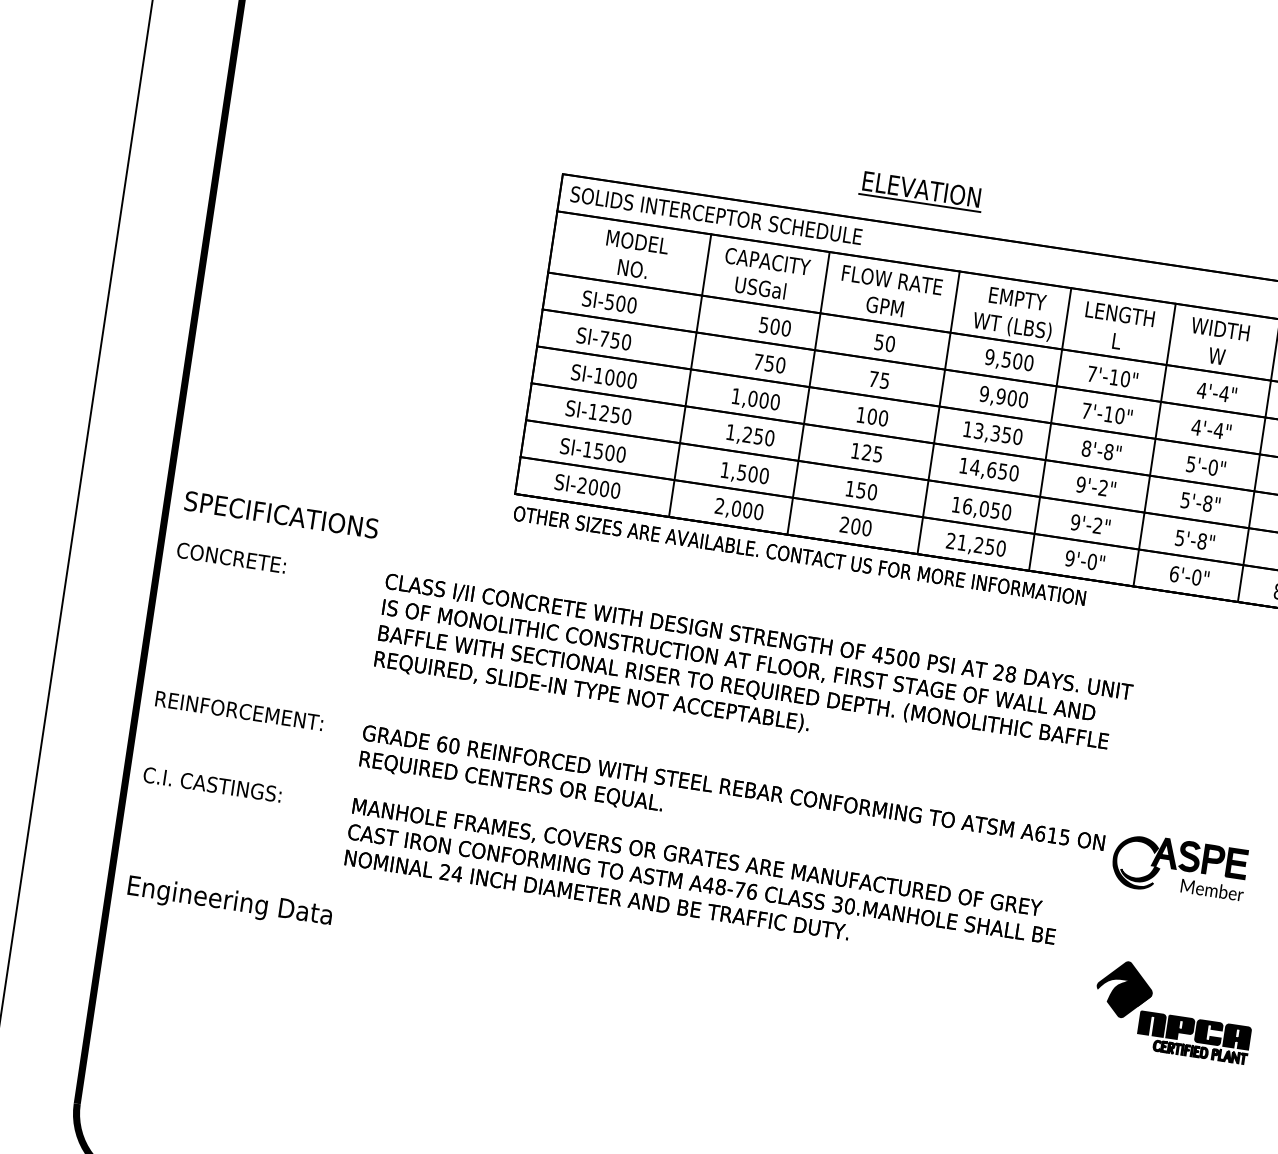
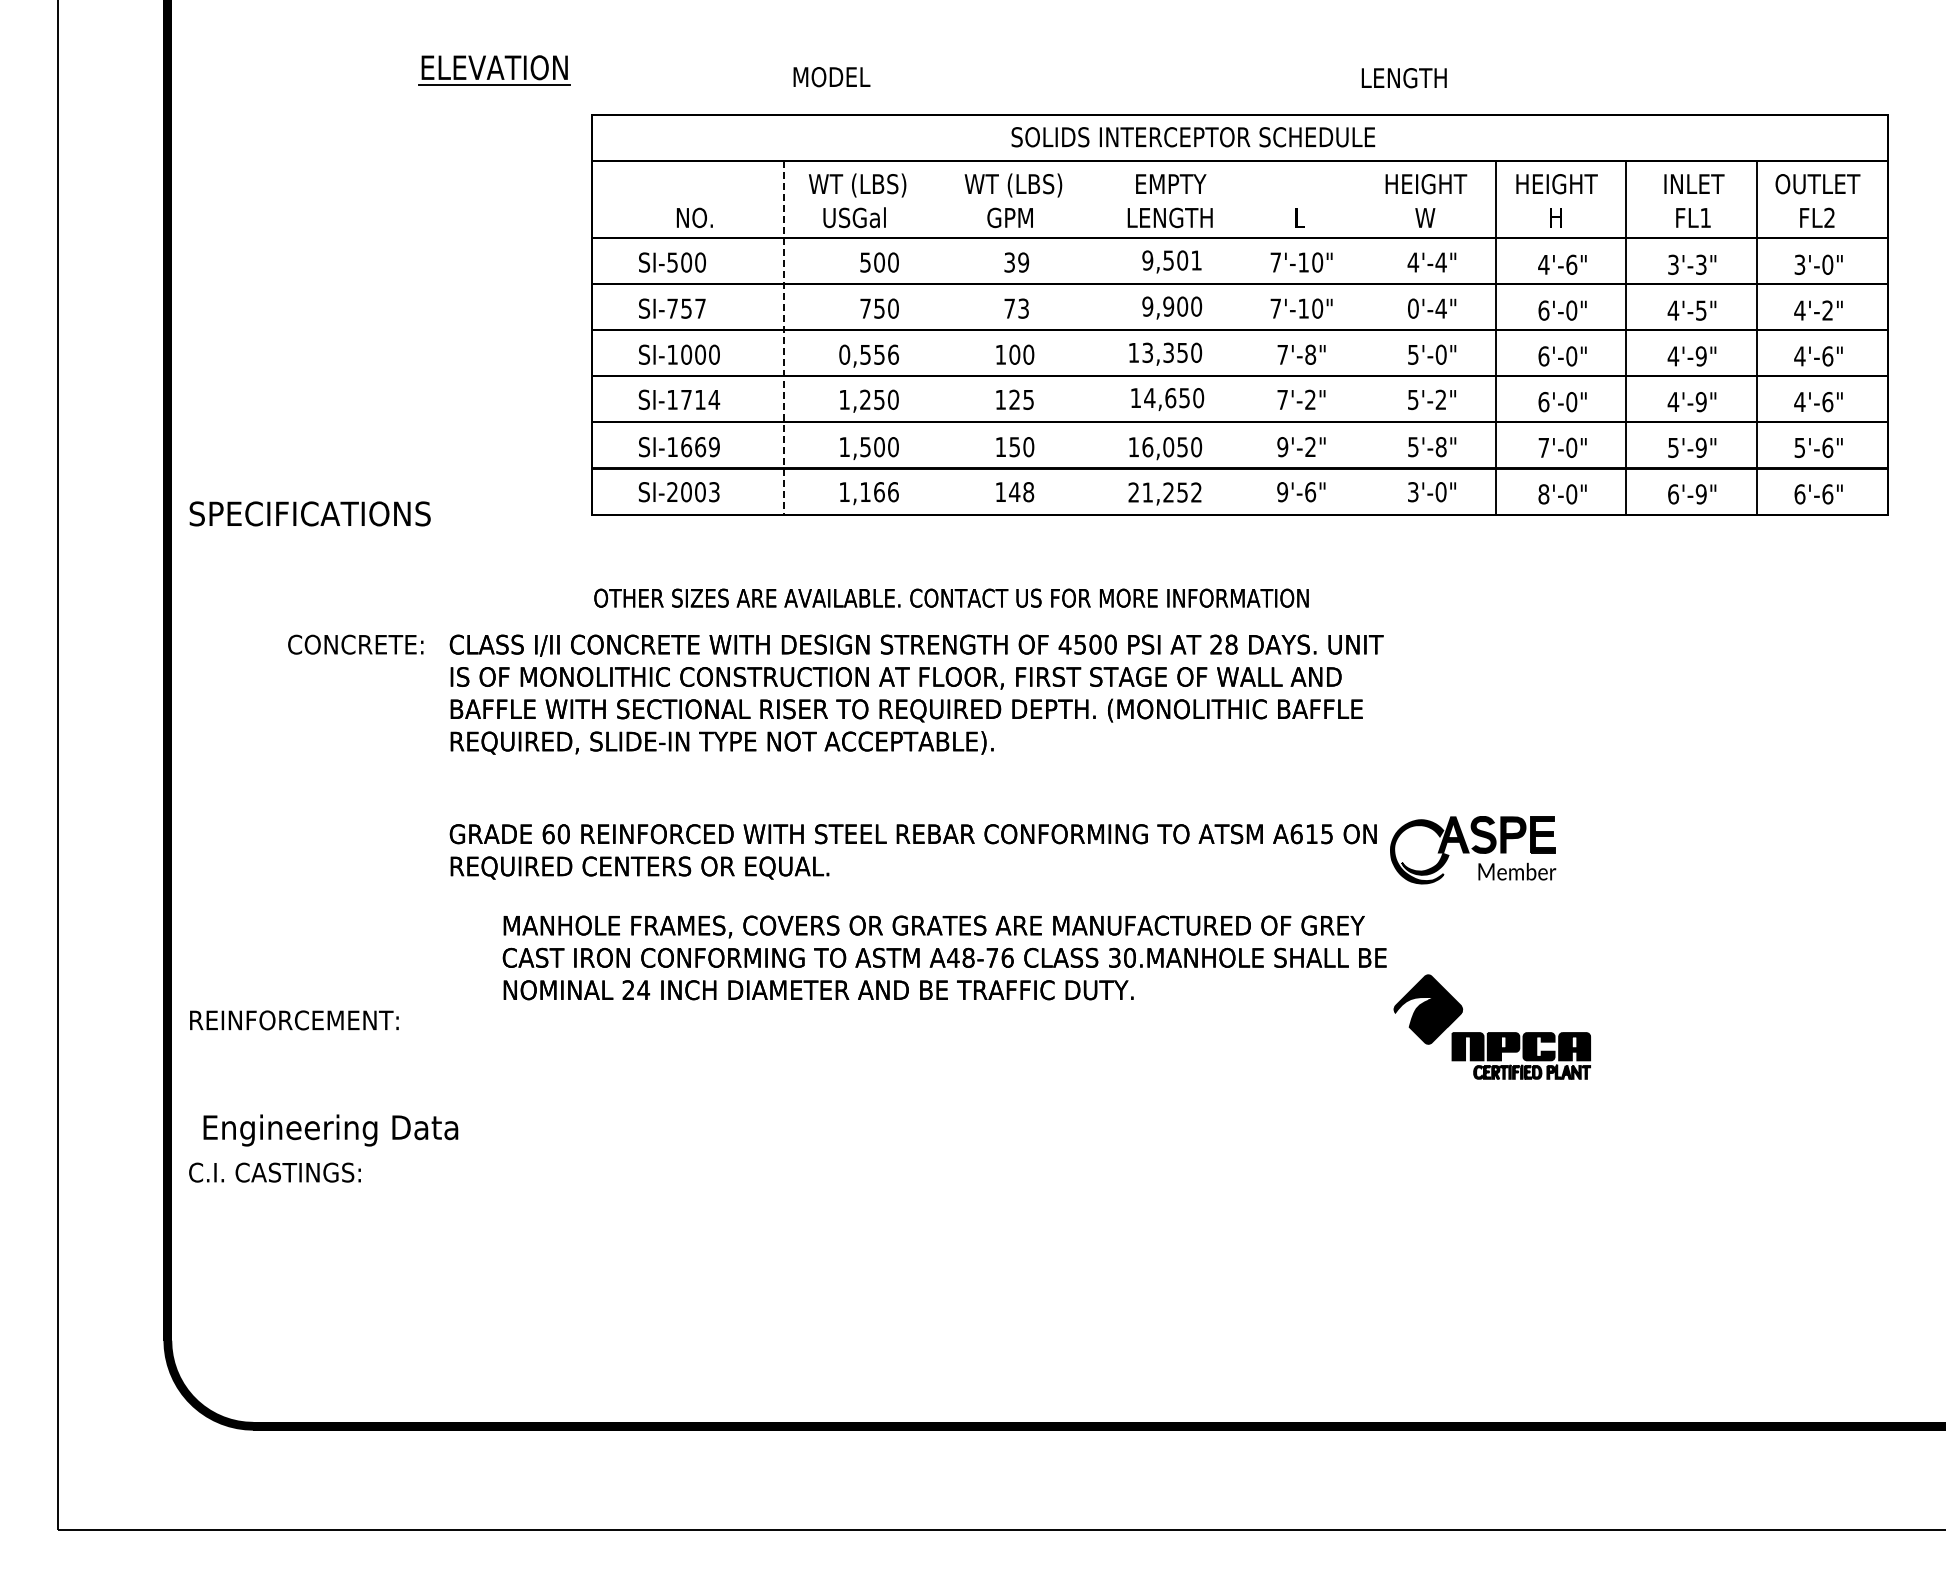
part: (921, 191) -> (494, 70), moved
text: (716, 215) -> (1193, 137), moved
text: (637, 242) -> (831, 77), moved
text: (767, 262) -> (858, 185), CAPACITY -> WT (LBS)
text: (892, 281) -> (1014, 185), FLOW RATE -> WT (LBS)
text: (1119, 314) -> (1403, 78), moved
text: (1012, 327) -> (1169, 219), WT (LBS) -> LENGTH
text: (1221, 329) -> (1426, 184), WIDTH -> HEIGHT
text: (626, 342) -> (700, 308), SI-750 -> SI-757
text: (885, 343) -> (1017, 262), 50 -> 39
text: (1028, 363) -> (1196, 260), 9,500 -> 9,501
line: (690, 375) -> (784, 337), solid -> dashed
text: (884, 380) -> (1023, 308), 75 -> 73
line: (808, 393) -> (932, 337), removed
text: (756, 399) -> (869, 354), 1,000 -> 0,556
line: (938, 412) -> (1095, 337), removed
text: (615, 414) -> (700, 399), SI-1250 -> SI-1714
text: (1196, 427) -> (1413, 308), 4'-4" -> 0'-4"
line: (1050, 429) -> (1234, 337), removed
line: (1154, 444) -> (1365, 337), removed
text: (1086, 448) -> (1282, 354), 8'-8" -> 7'-8"
text: (609, 453) -> (700, 447), SI-1500 -> SI-1669
text: (1081, 484) -> (1282, 399), 9'-2" -> 7'-2"
text: (615, 490) -> (714, 492), SI-2000 -> SI-2003
text: (1207, 503) -> (1440, 399), 5'-8" -> 5'-2"
text: (738, 509) -> (868, 492), 2,000 -> 1,166
text: (281, 514) -> (309, 513), moved
text: (855, 526) -> (1014, 492), 200 -> 148
text: (1001, 548) -> (1196, 492), 21,250 -> 21,252
text: (799, 555) -> (951, 597), moved
text: (231, 557) -> (355, 644), moved
text: (1092, 561) -> (1310, 491), 9'-0" -> 9'-6"
text: (1173, 574) -> (1412, 492), 6'-0" -> 3'-0"
text: (239, 711) -> (294, 1020), moved
text: (212, 784) -> (274, 1172), moved
text: (701, 883) -> (944, 957), moved
text: (229, 902) -> (330, 1130), moved

